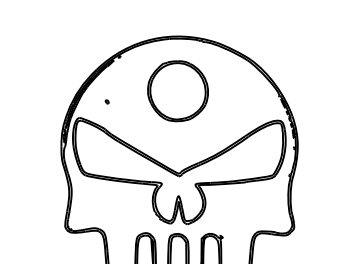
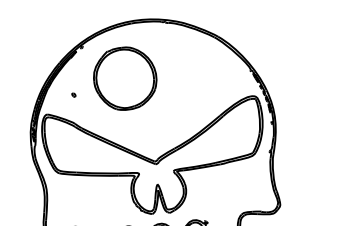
part: (177, 91) -> (124, 79), moved

